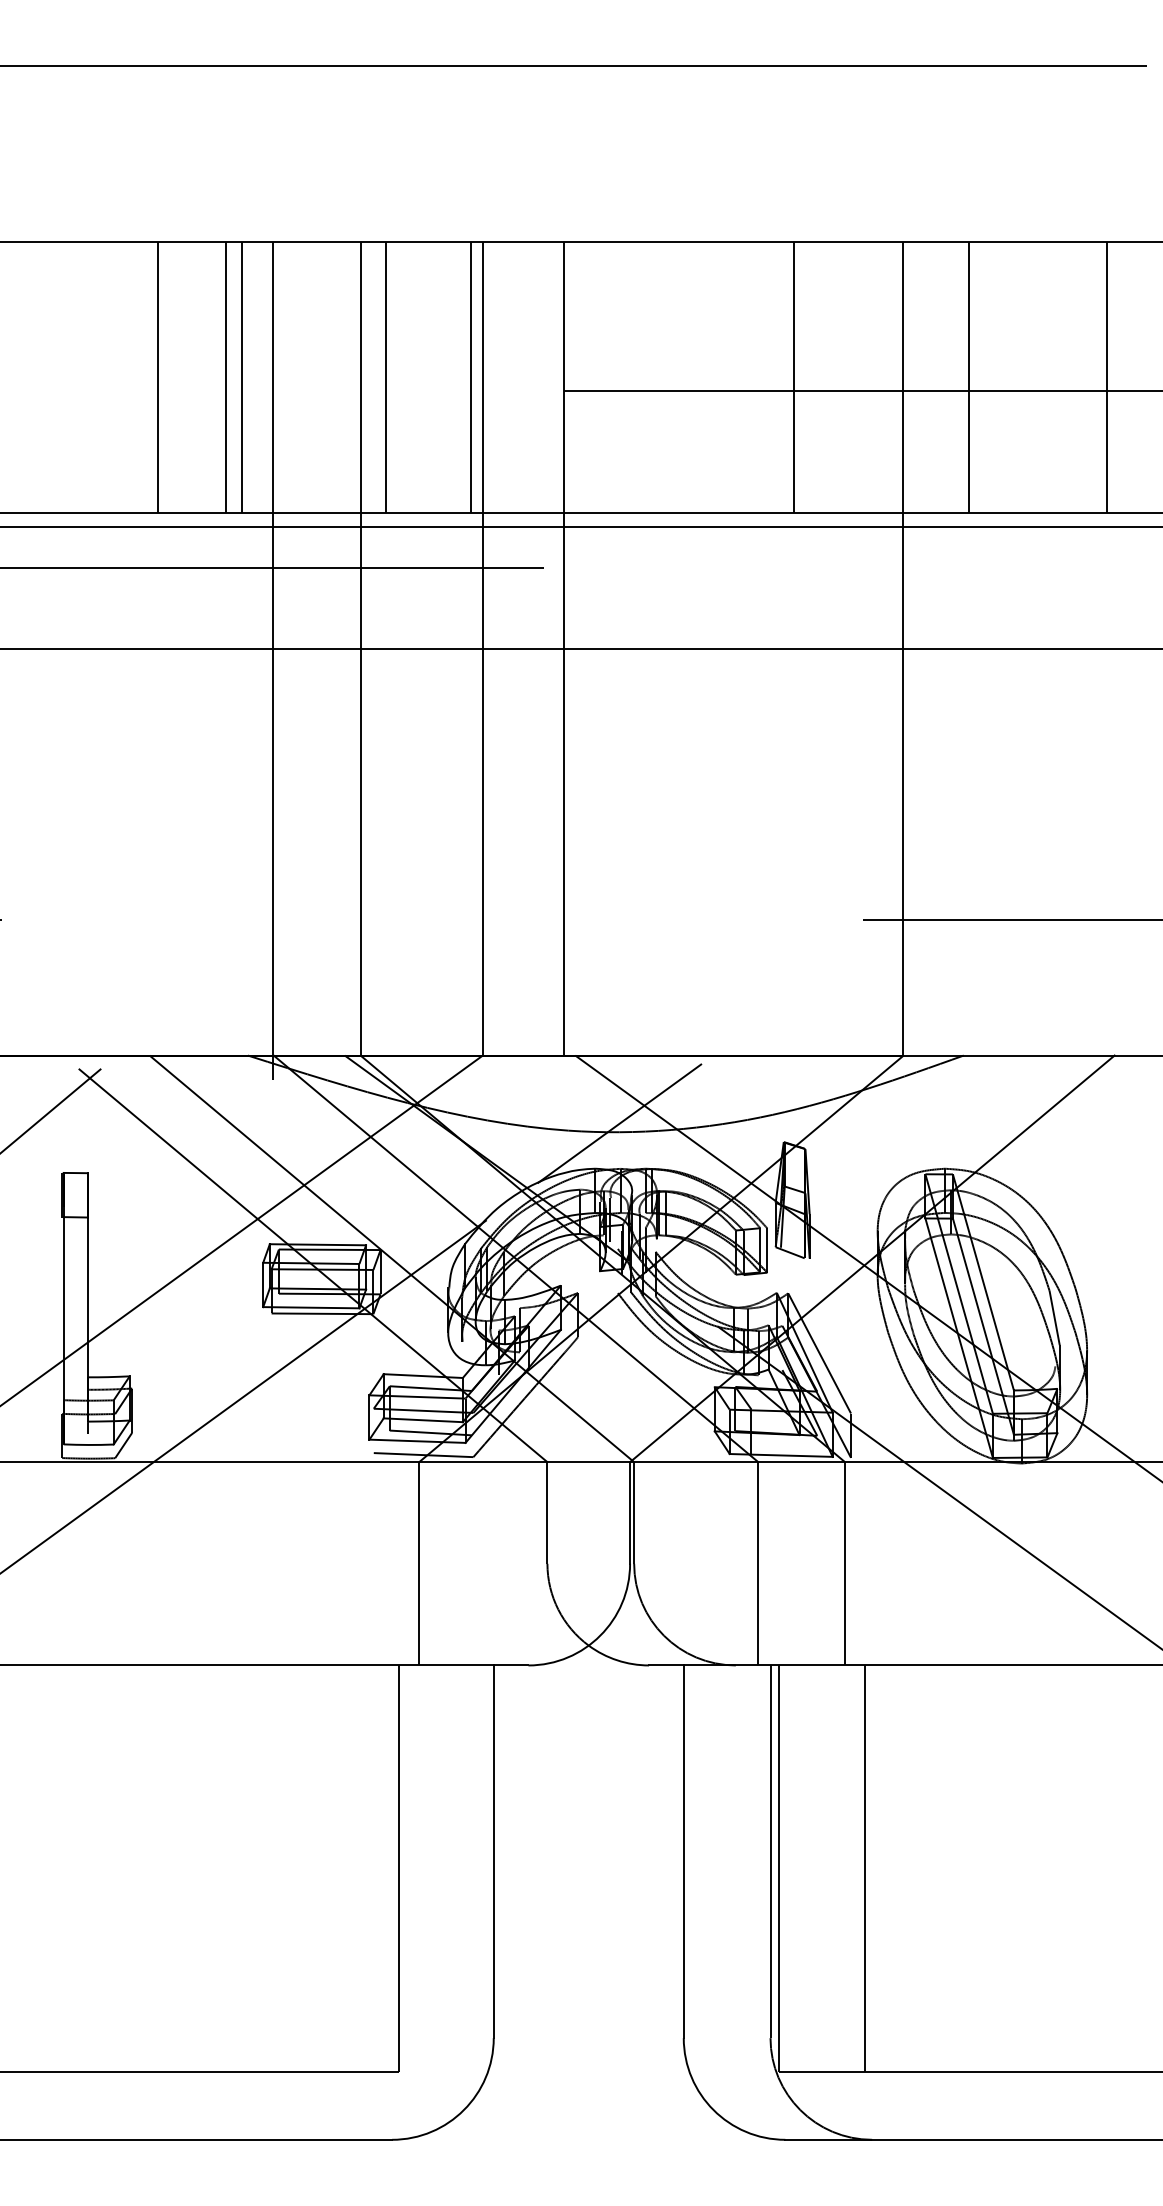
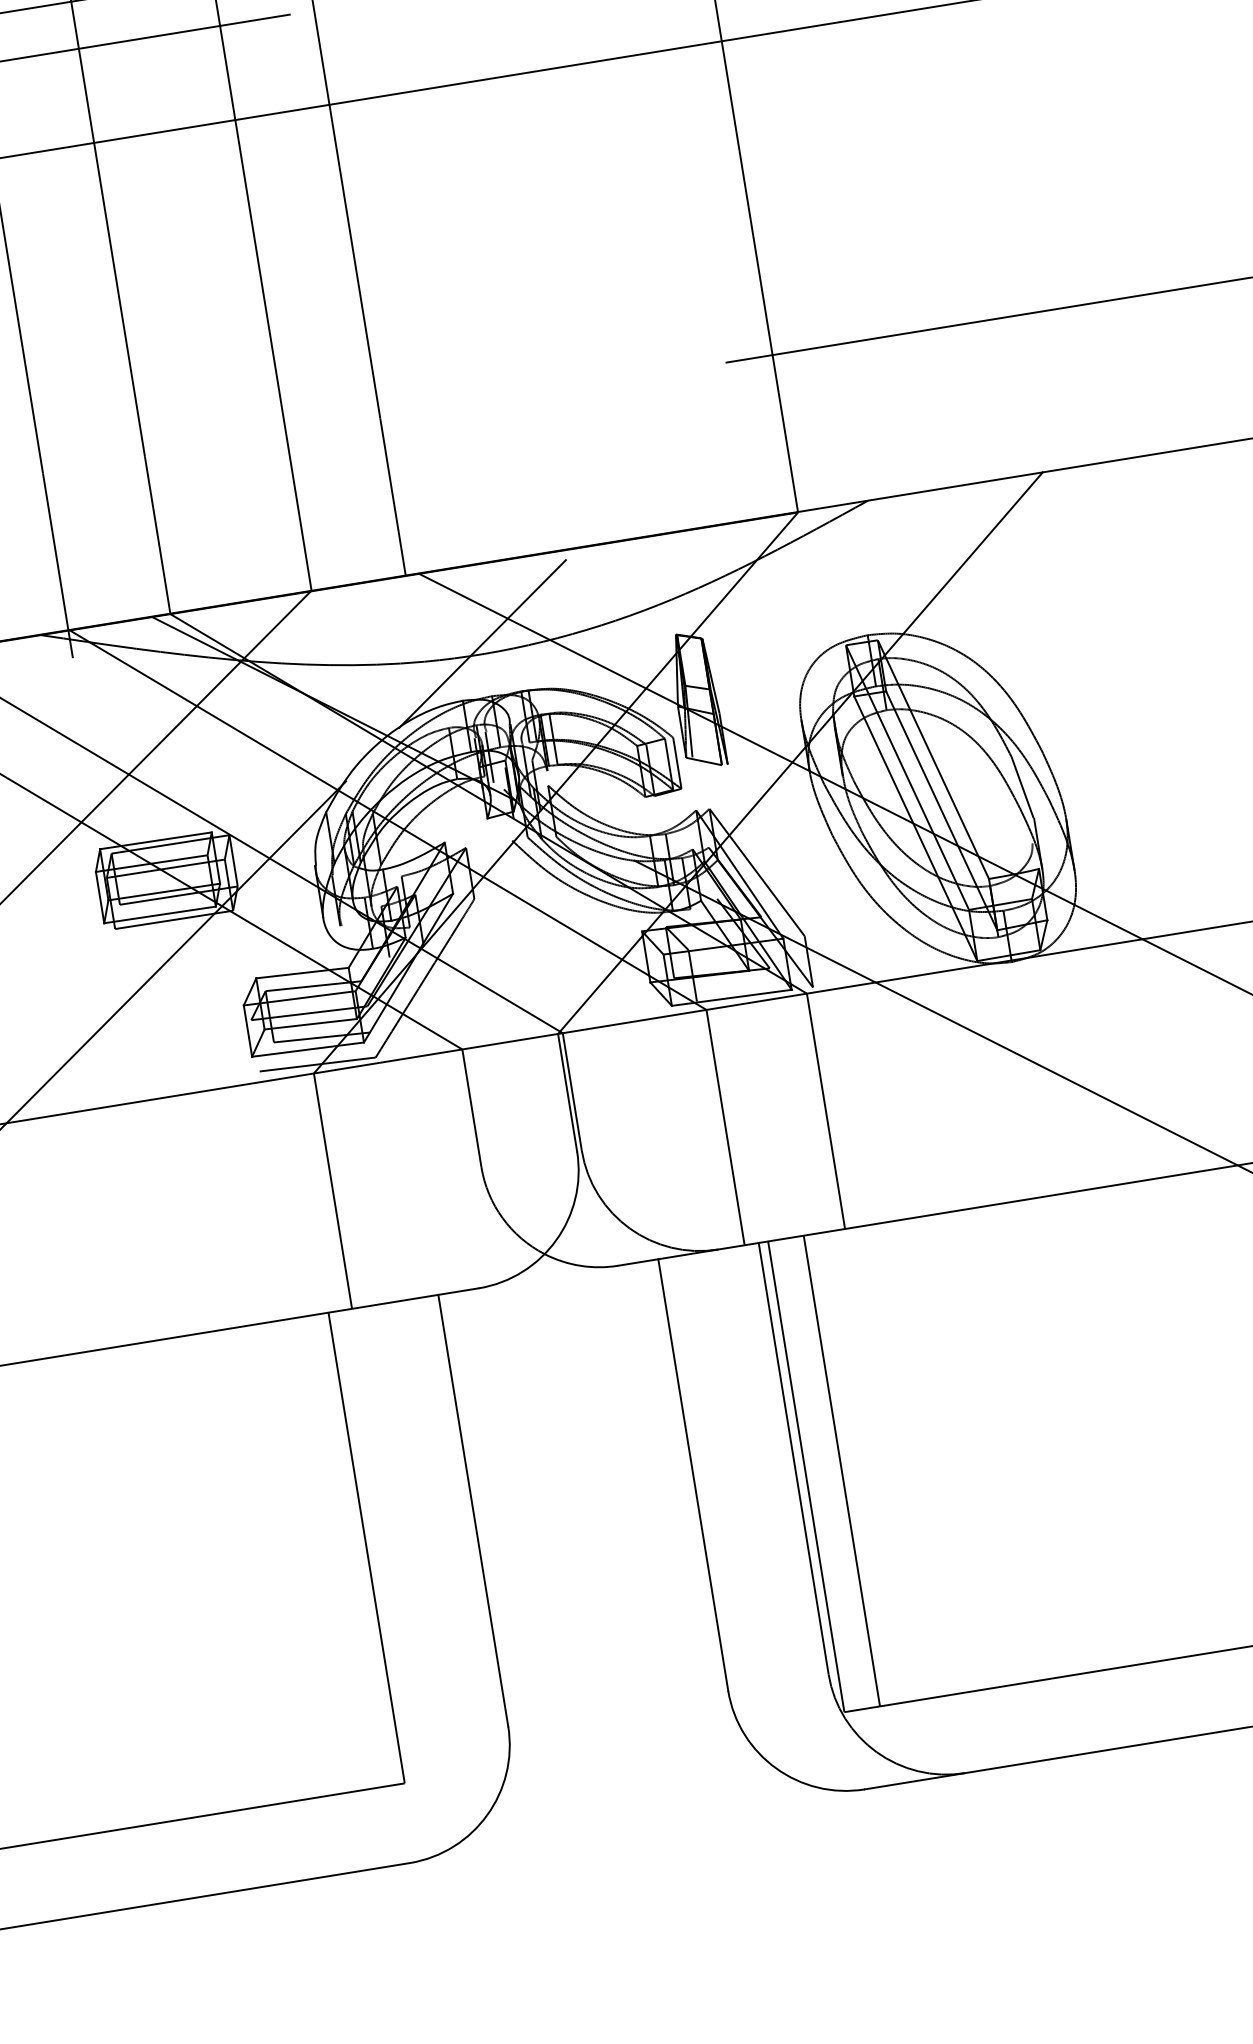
line: (865, 1868) -> (841, 1470), moved

